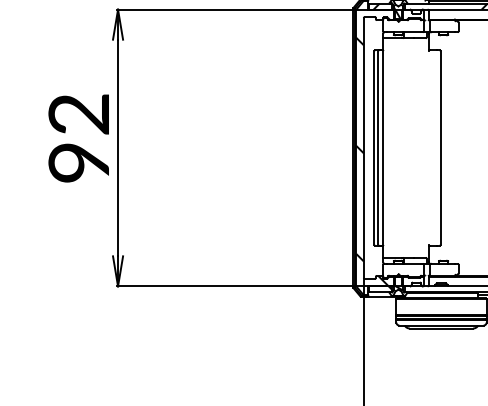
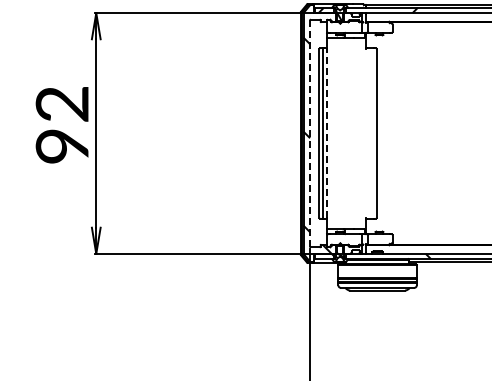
line: (364, 148) -> (310, 133), solid -> dashed
line: (383, 148) -> (327, 133), solid -> dashed

